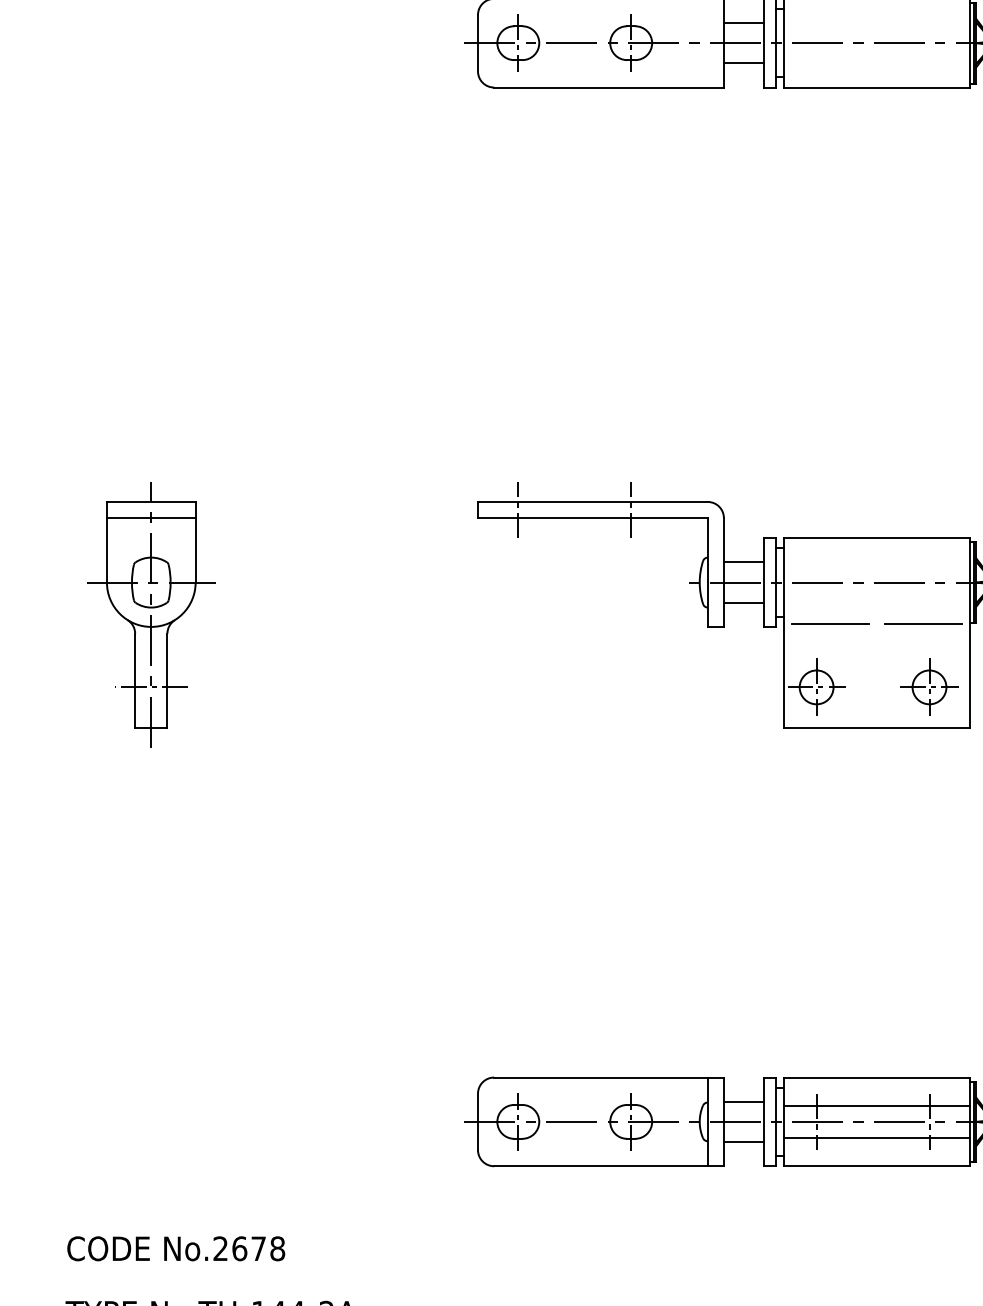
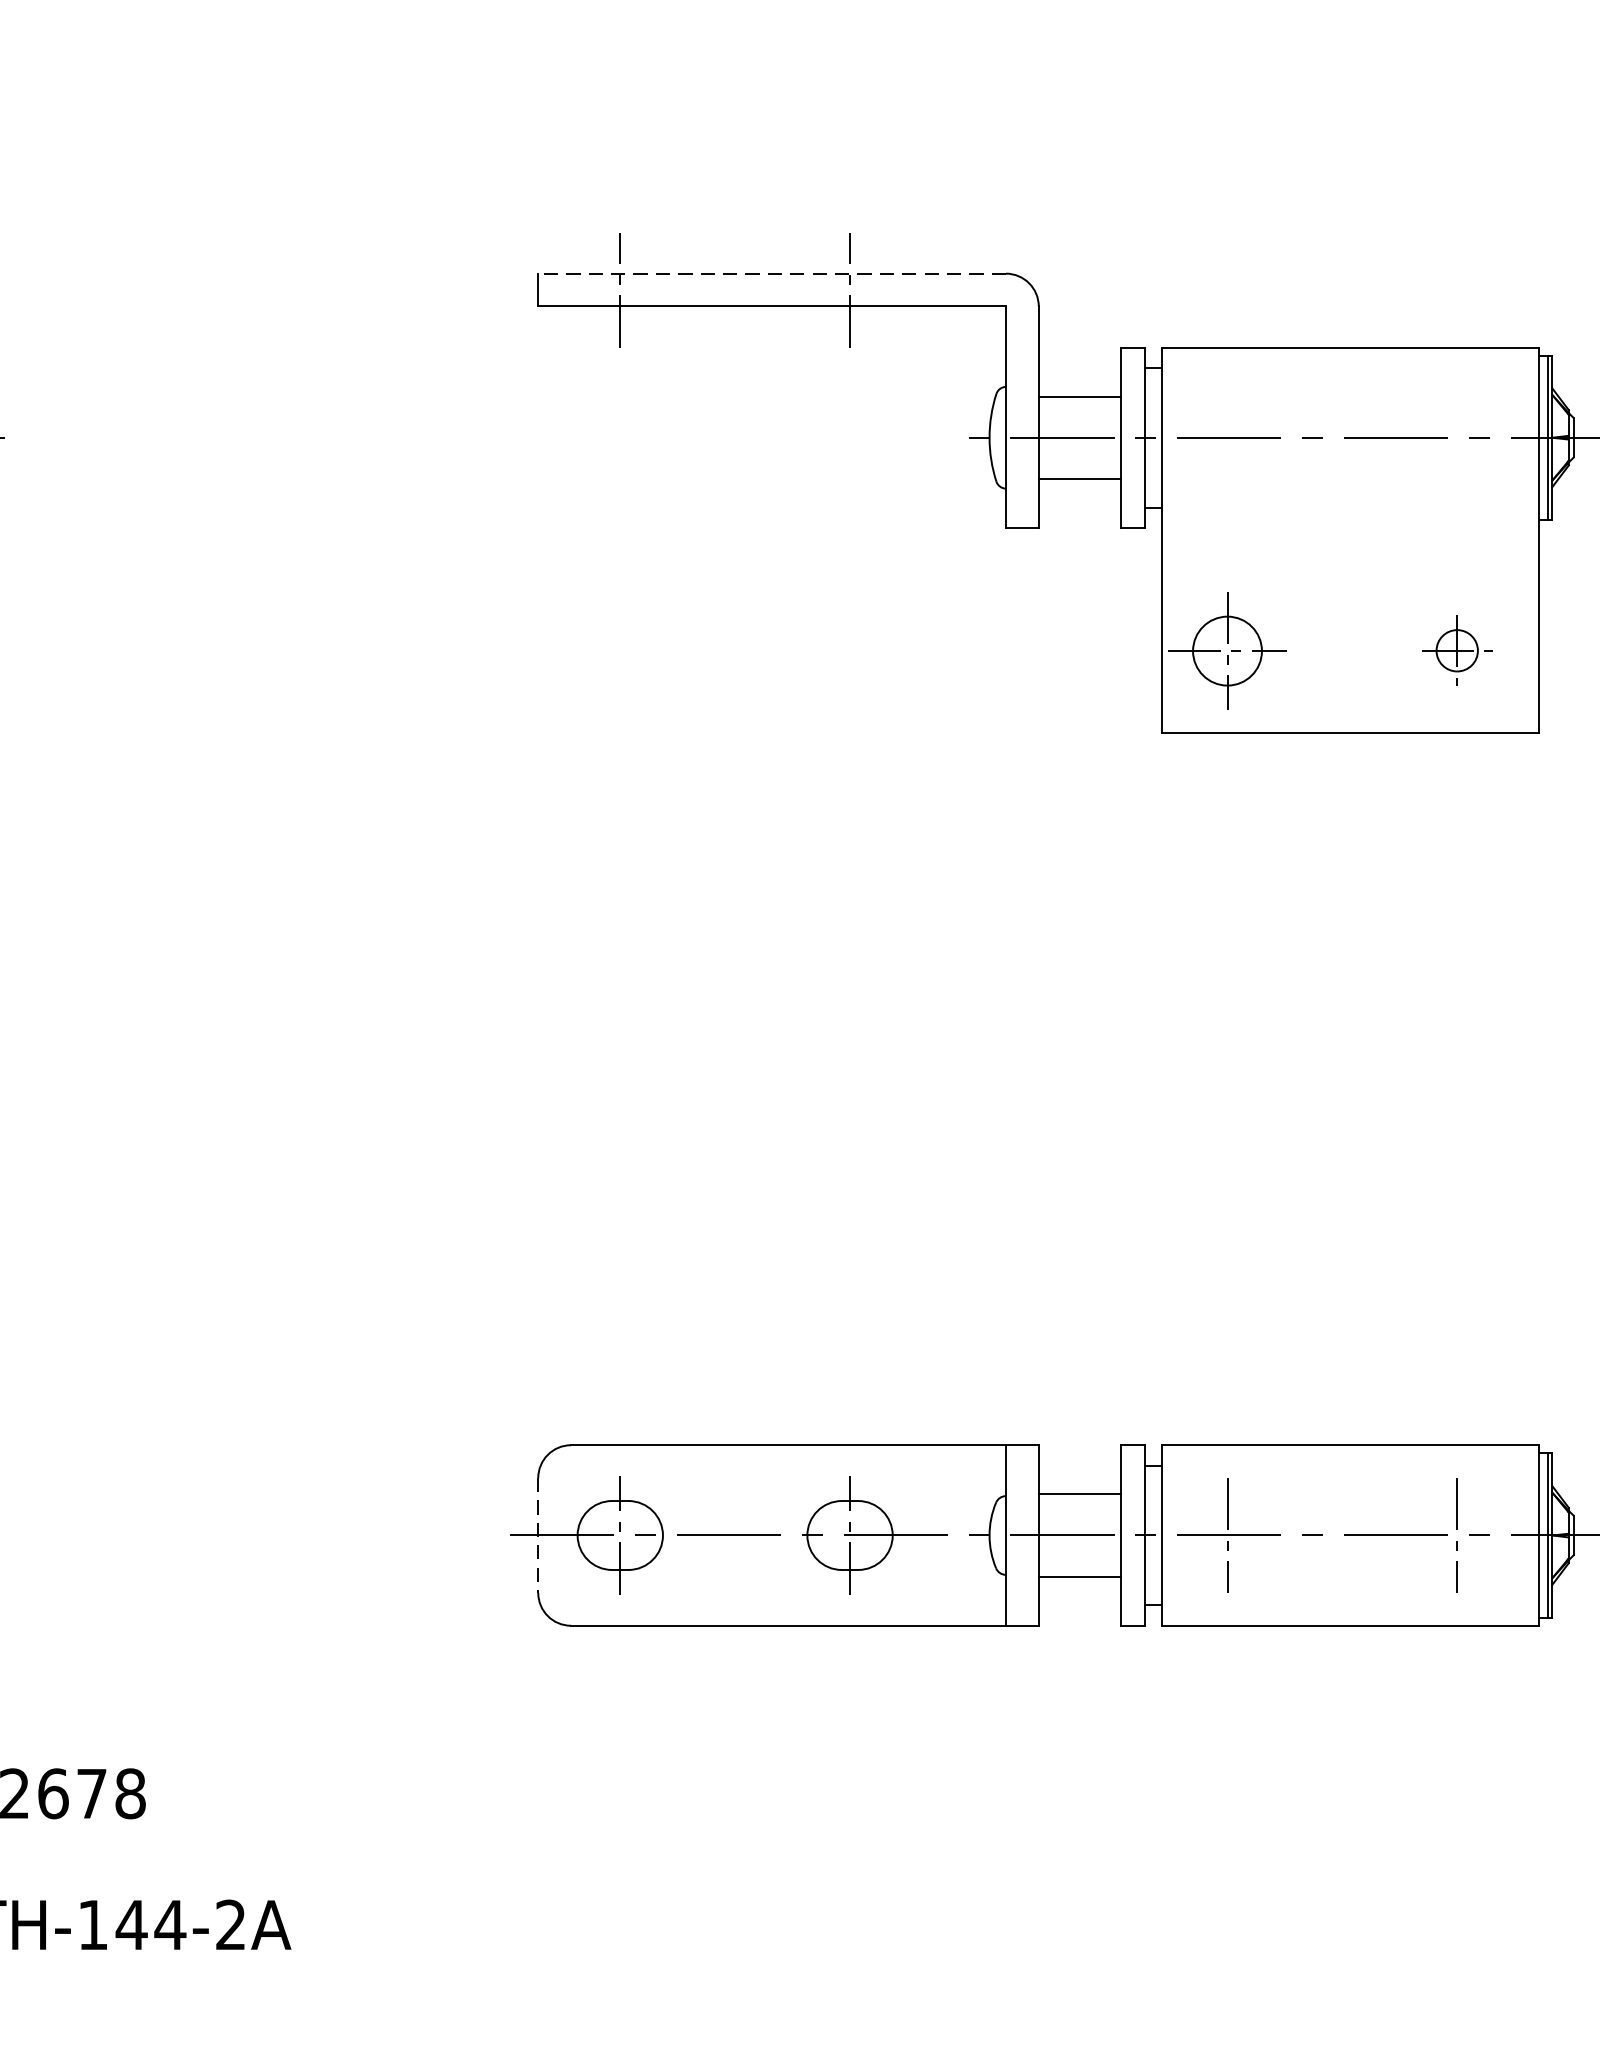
line: (592, 501) -> (771, 272), solid -> dashed
line: (830, 623) -> (1255, 521), removed
line: (923, 623) -> (1445, 521), removed
part: (929, 686) -> (1457, 649), size x0.6
line: (876, 1105) -> (1349, 1502), removed
line: (478, 1122) -> (539, 1536), solid -> dashed
line: (876, 1138) -> (1349, 1569), removed

